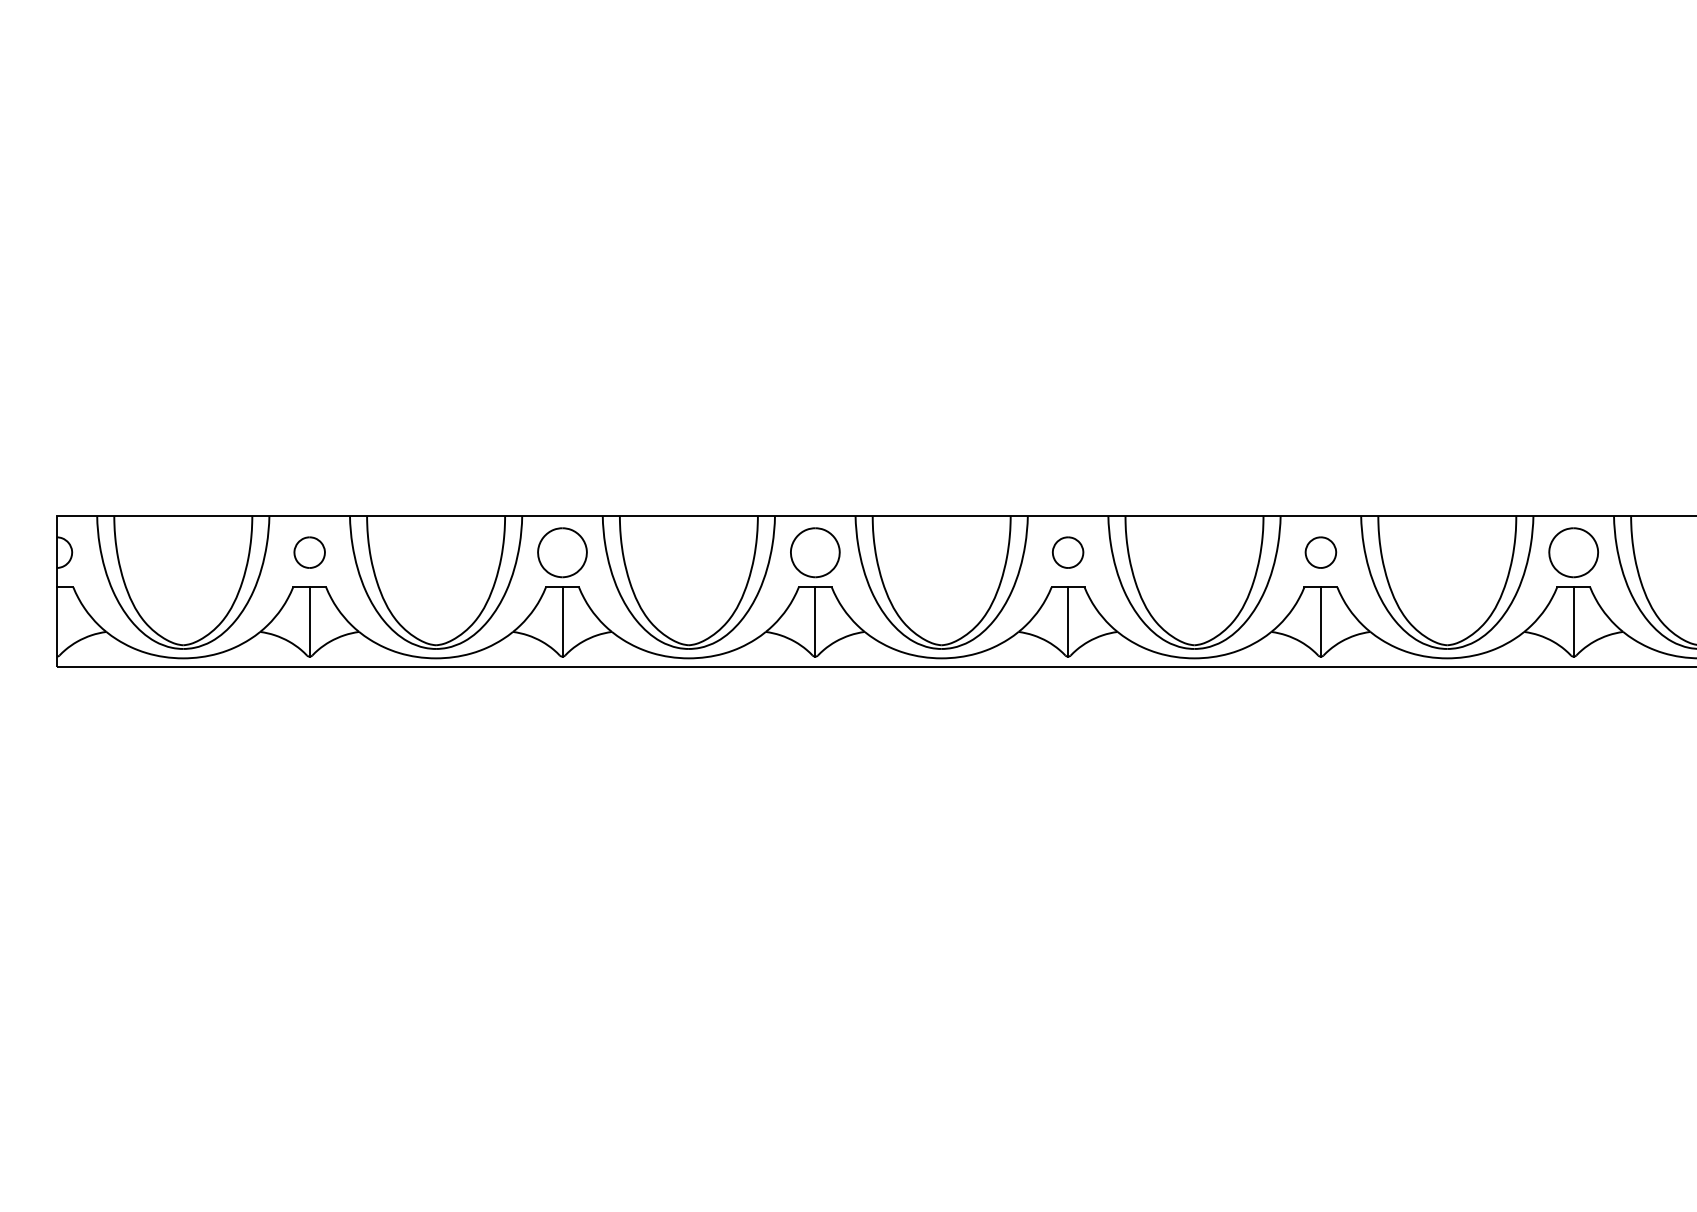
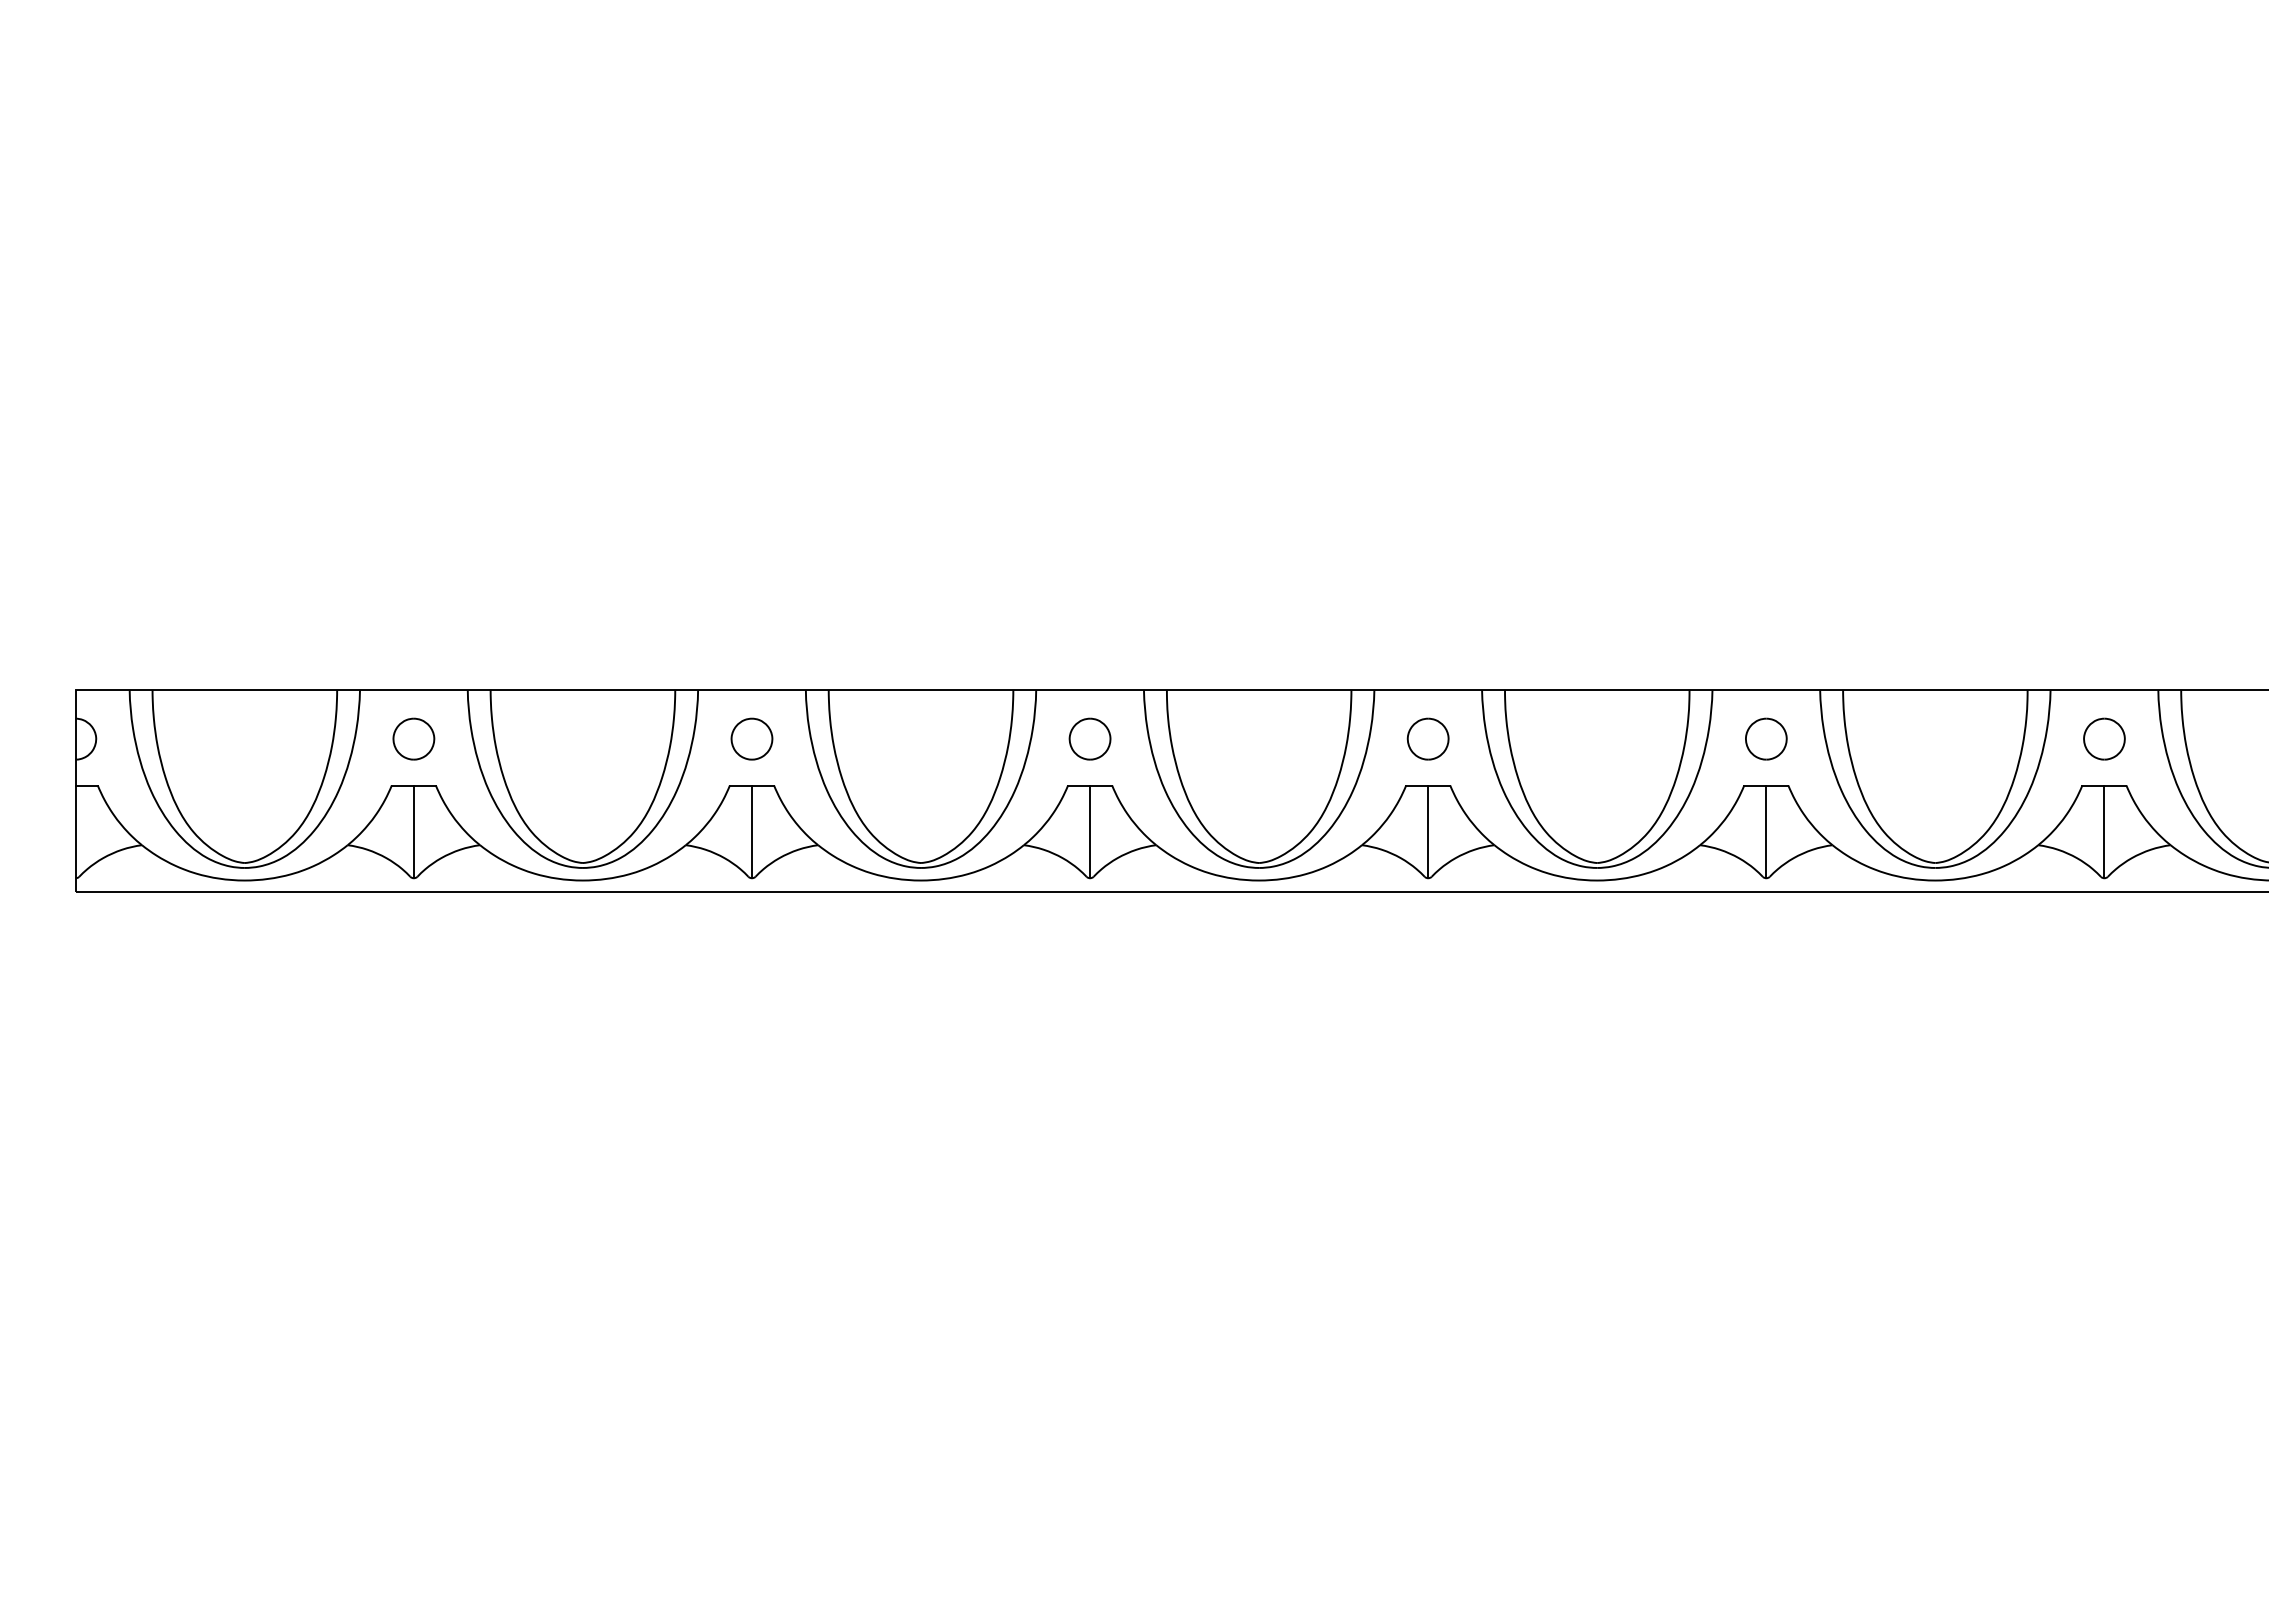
part: (562, 552) -> (751, 738), size x0.62
part: (814, 552) -> (1089, 738), size x0.62
part: (1573, 552) -> (2104, 738), size x0.62

